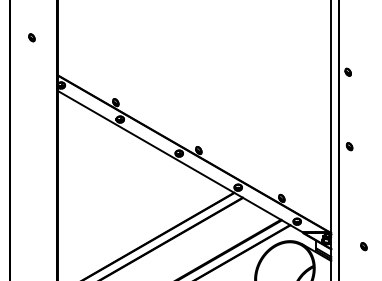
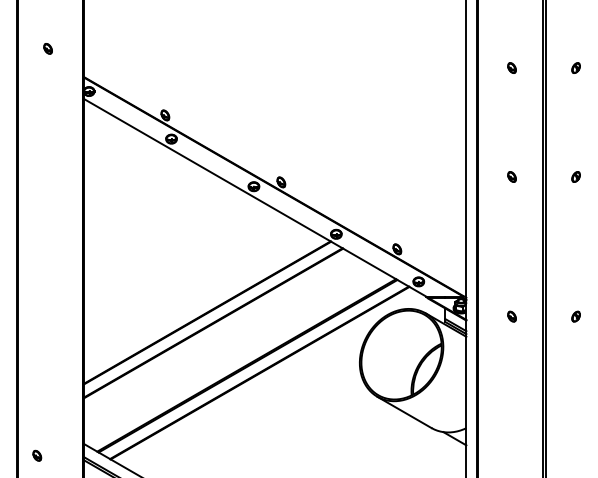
part: (31, 37) -> (47, 48), moved
part: (347, 71) -> (511, 67), moved
part: (349, 146) -> (511, 176), moved

